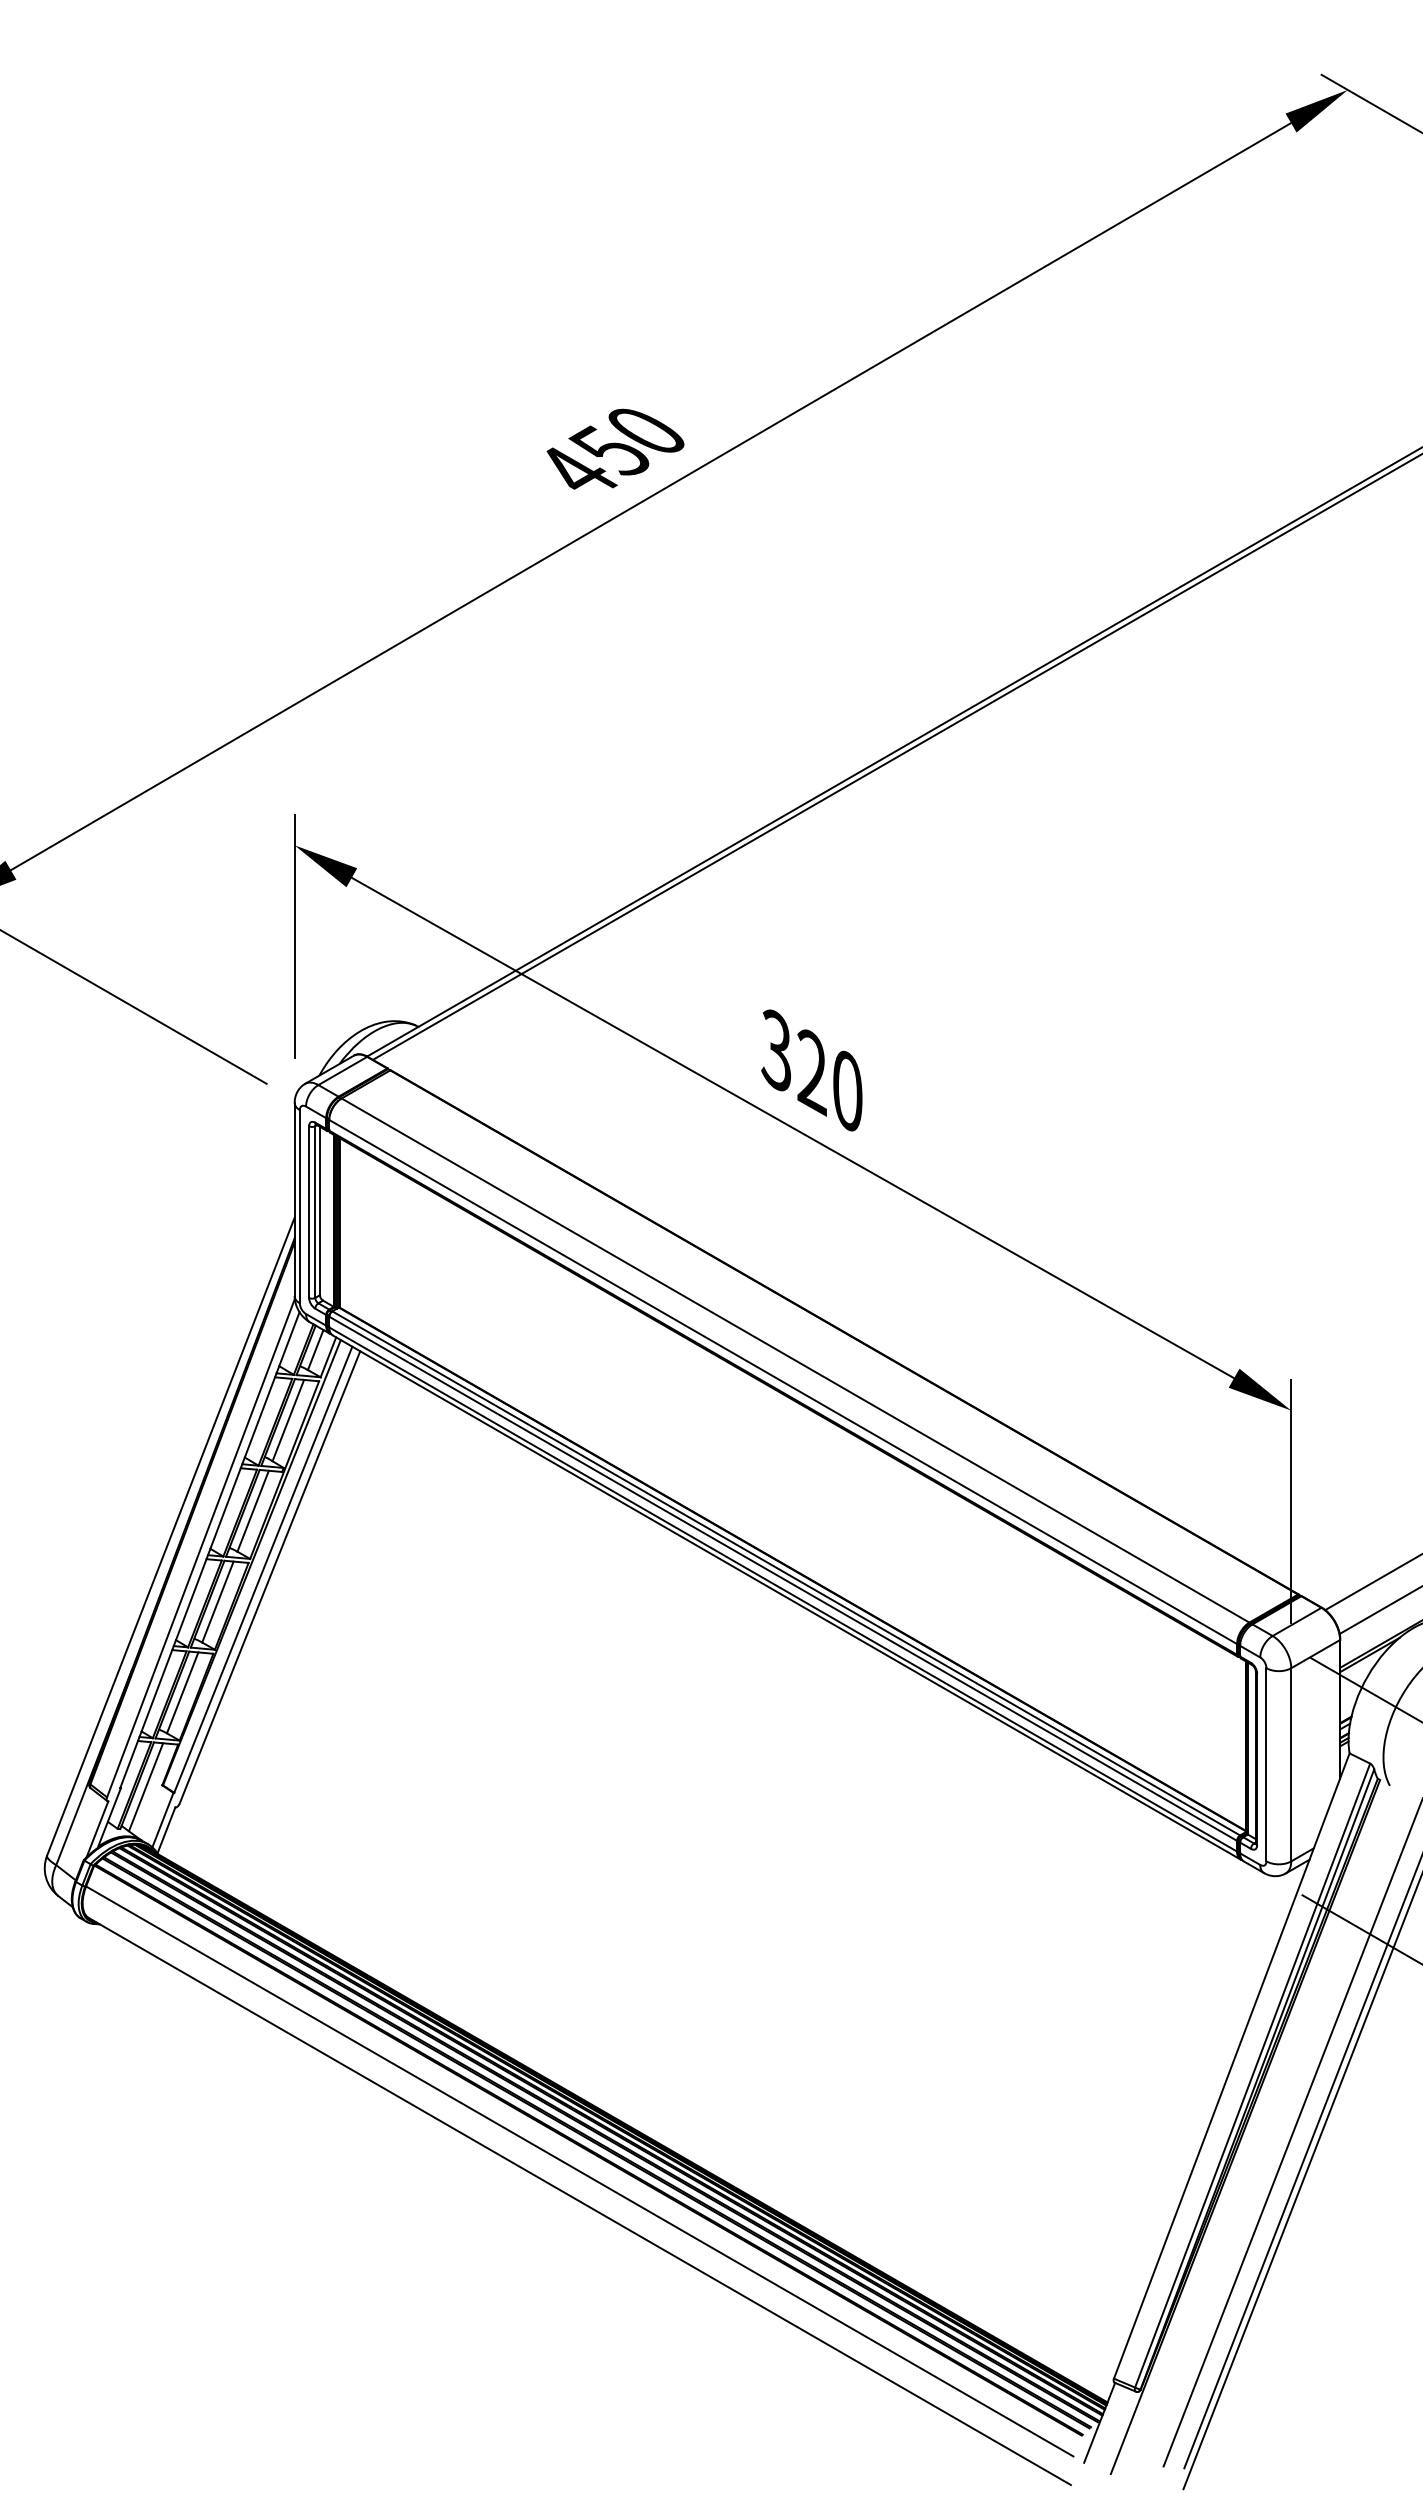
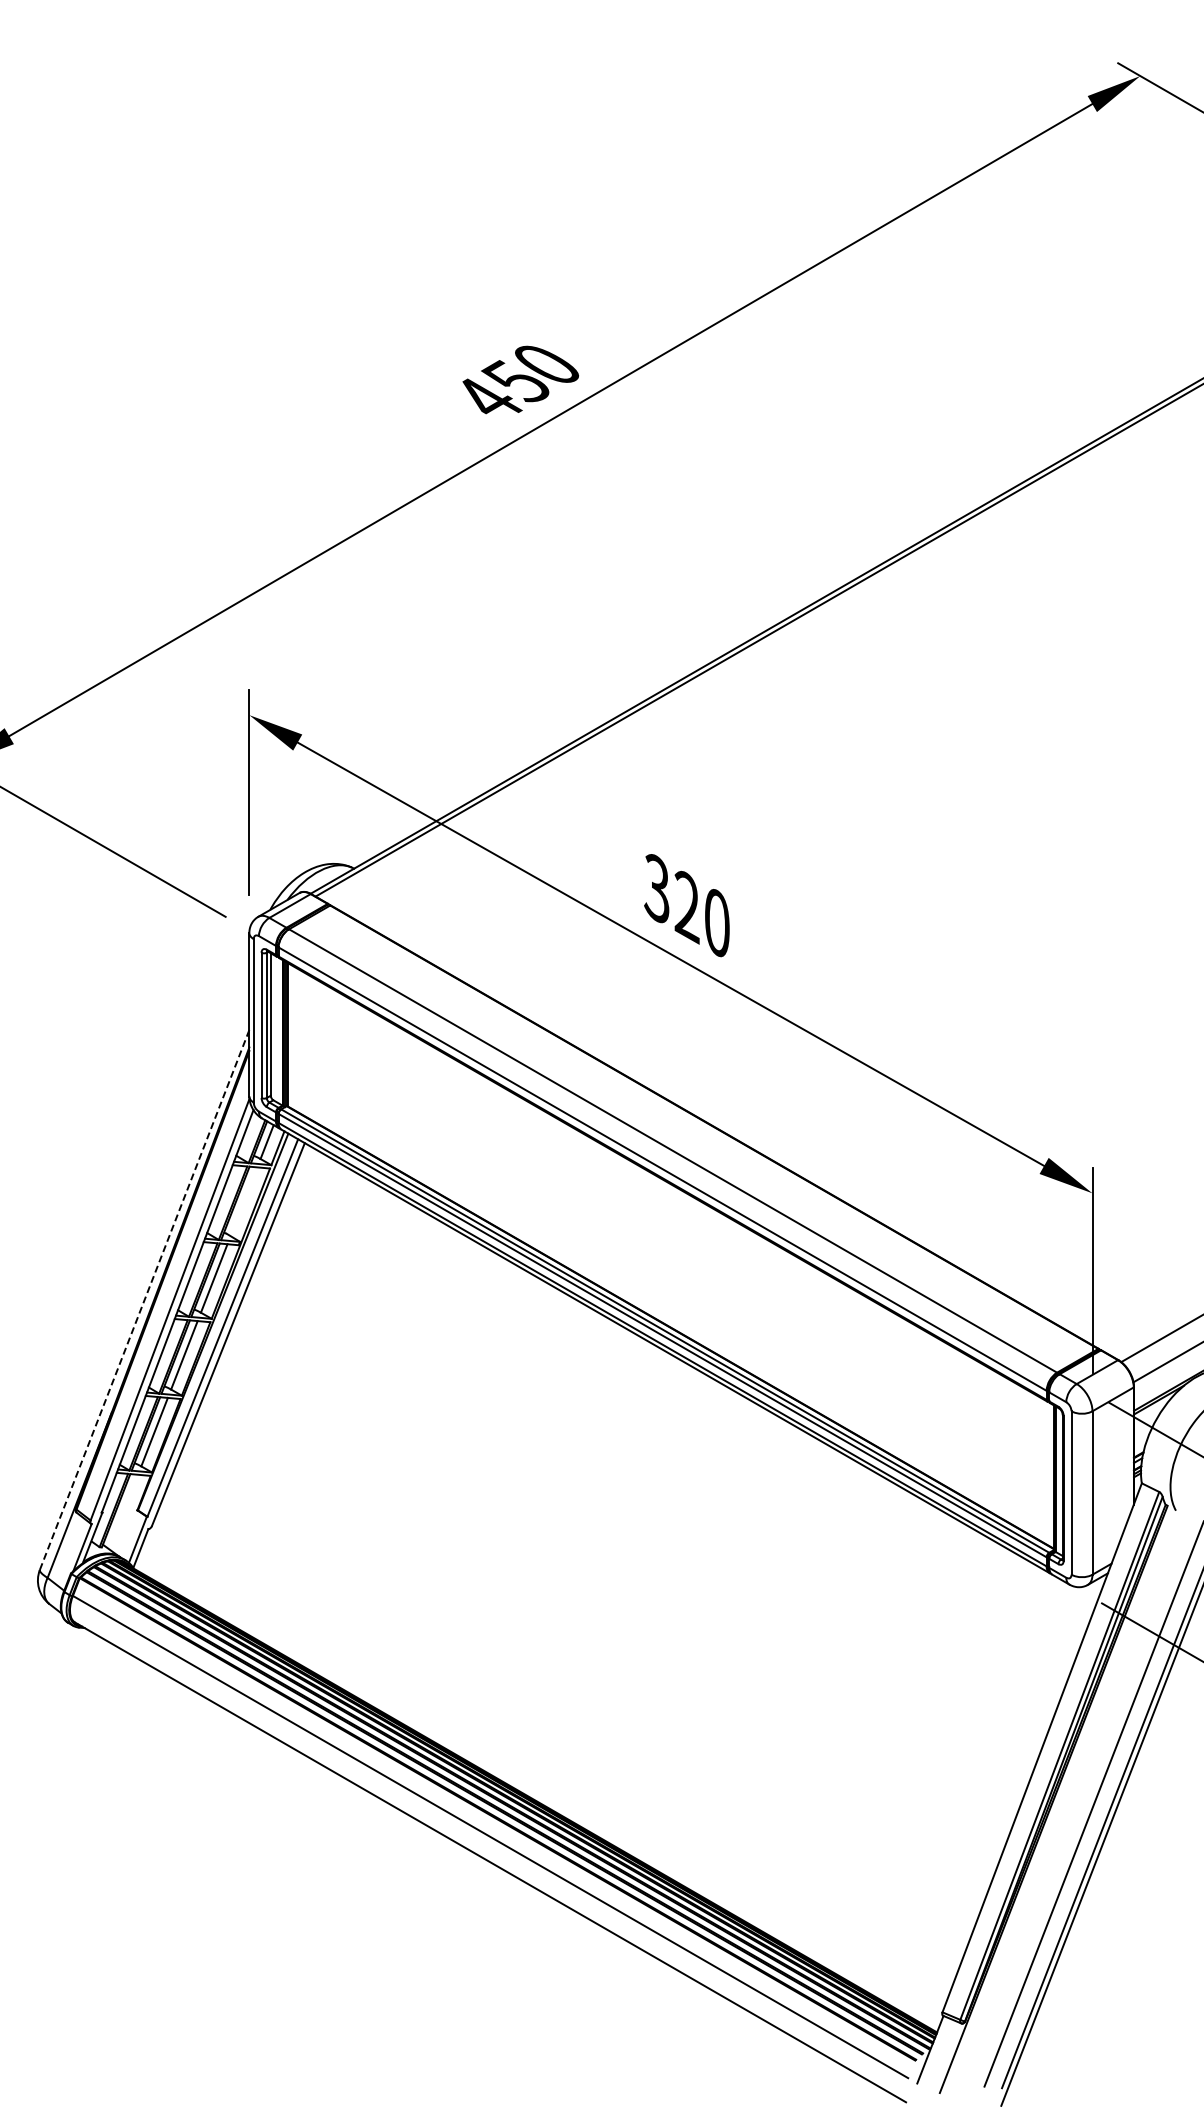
line: (287, 1420) -> (243, 1201), removed
line: (170, 1536) -> (144, 1299), solid -> dashed
line: (145, 1786) -> (123, 1511), removed

